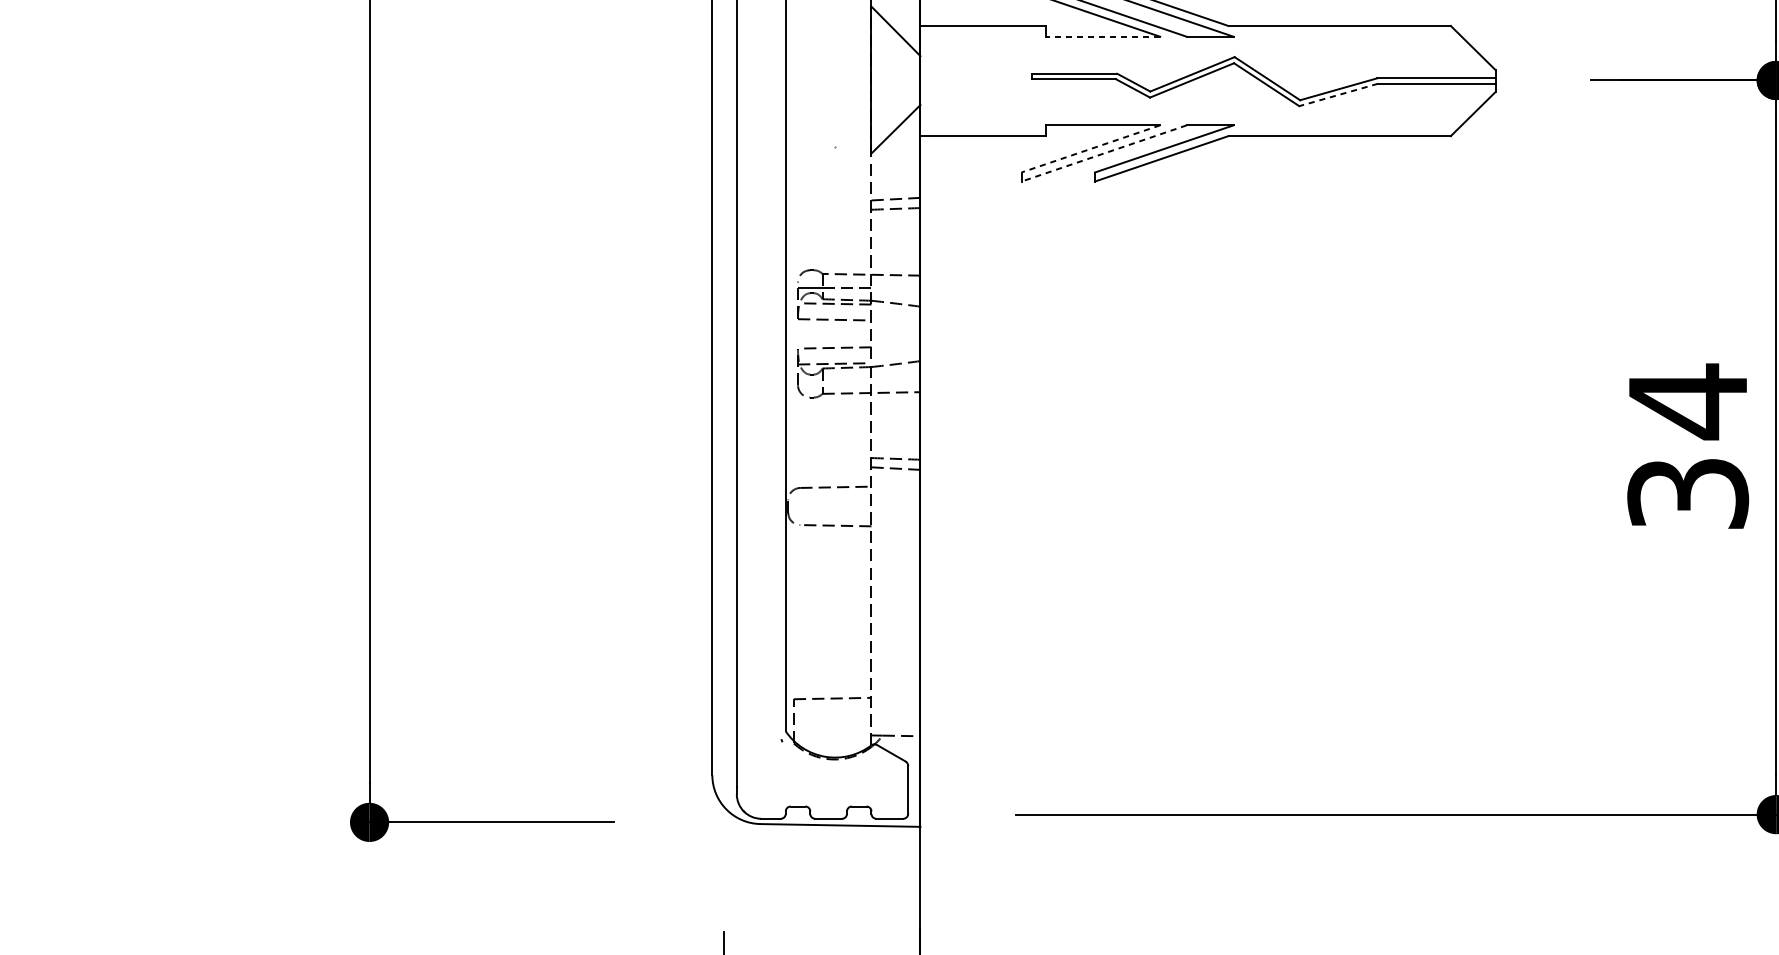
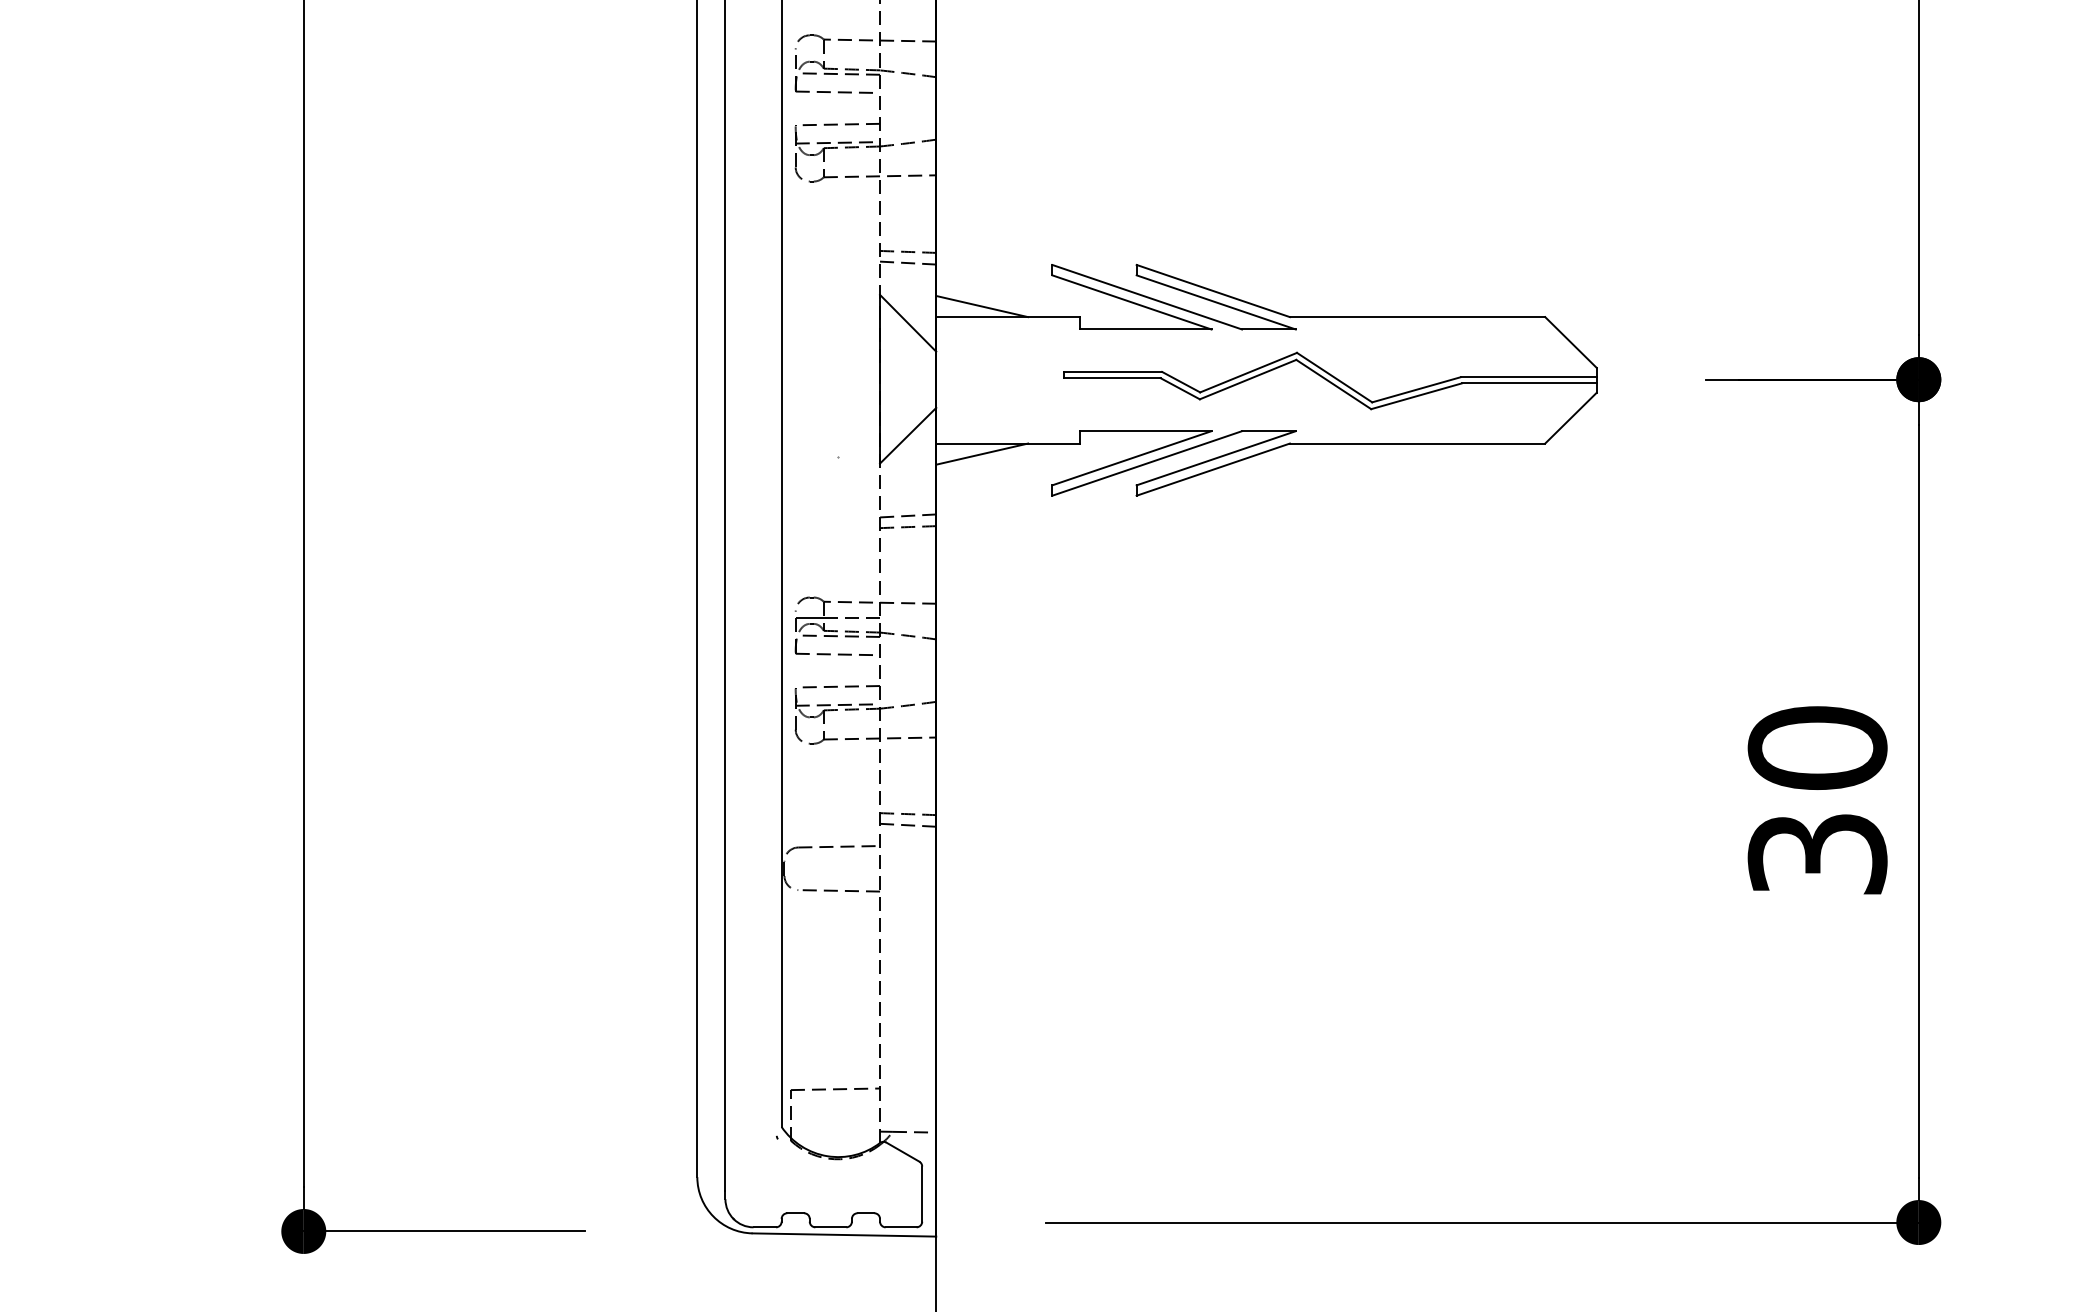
line: (960, 16) -> (982, 306), added
line: (1102, 36) -> (1145, 329), dashed -> solid
line: (1337, 95) -> (1415, 396), dashed -> solid
line: (960, 144) -> (982, 453), added
line: (1090, 149) -> (1131, 458), dashed -> solid
line: (1103, 153) -> (1146, 463), dashed -> solid
text: (1688, 401) -> (1817, 748), 34 -> 30

